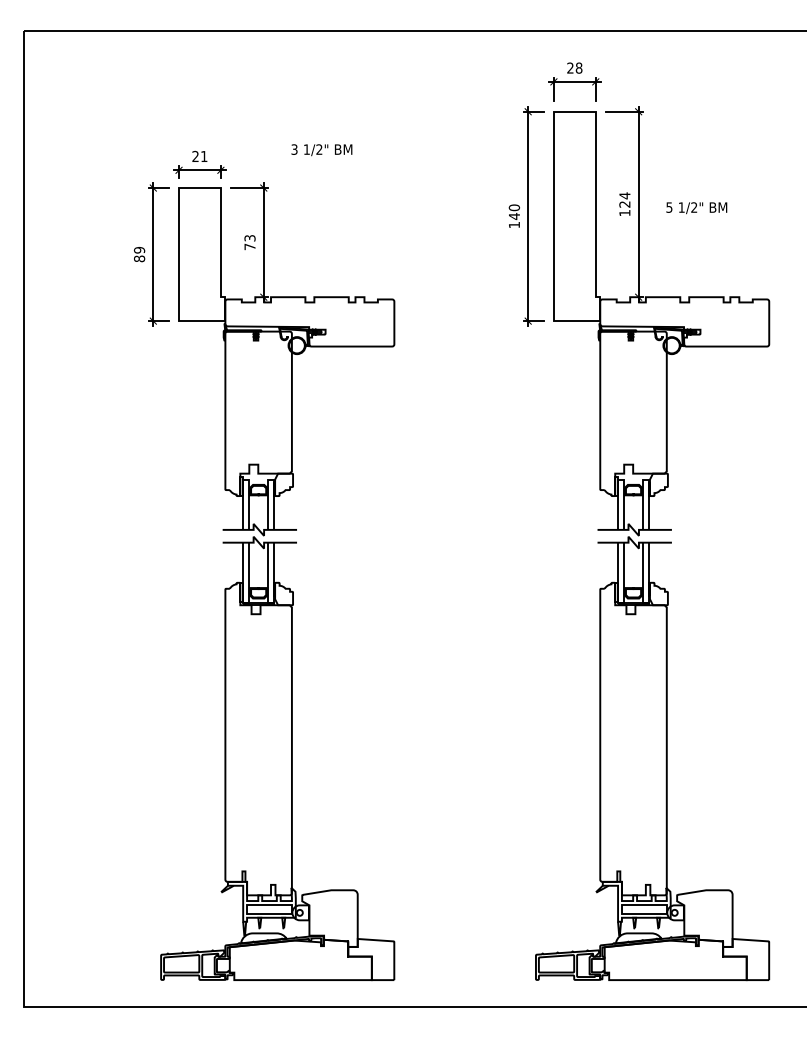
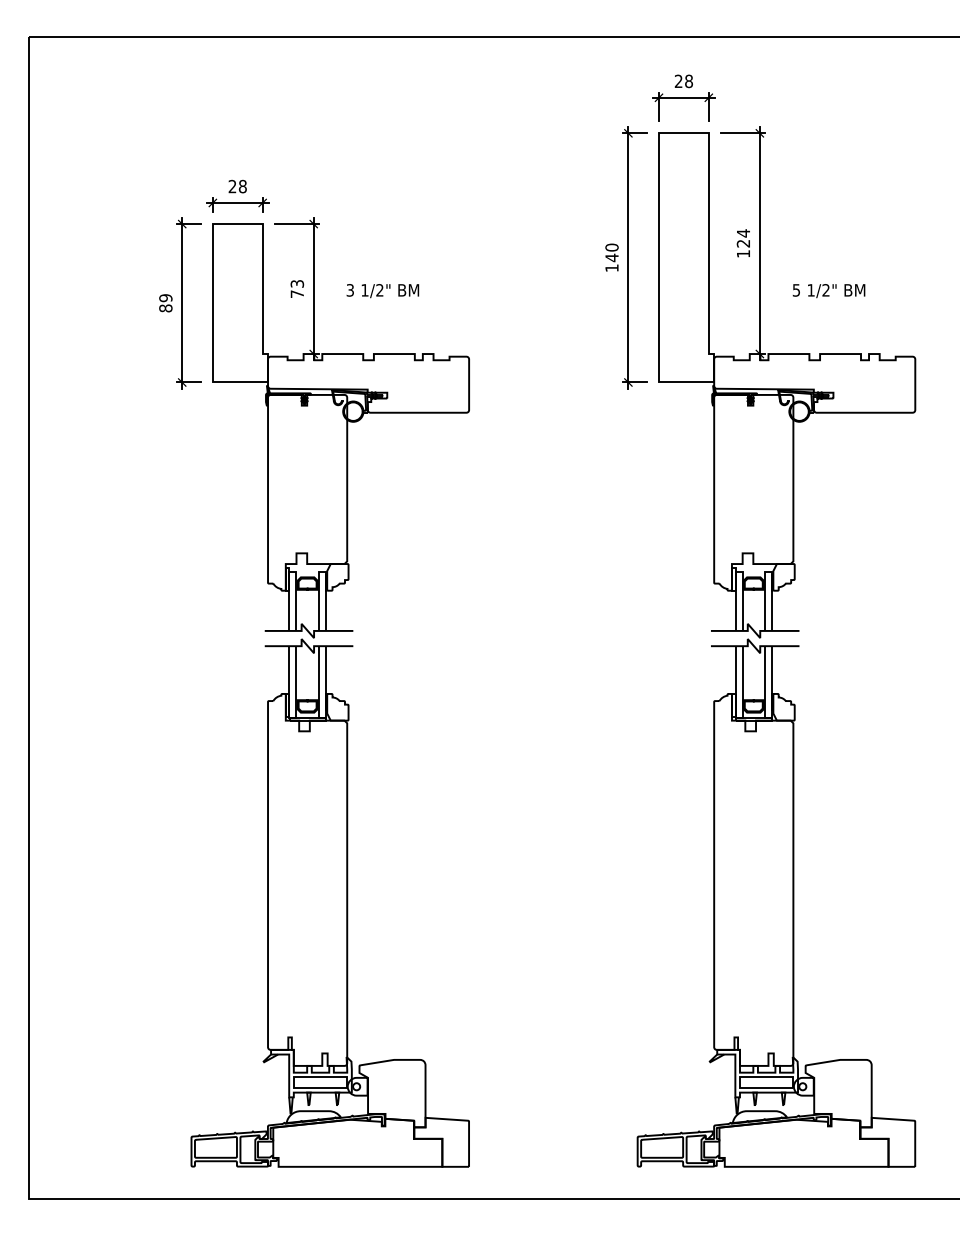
text: (321, 150) -> (382, 291), moved
text: (203, 156) -> (242, 186), 21 -> 28
text: (696, 208) -> (828, 291), moved

